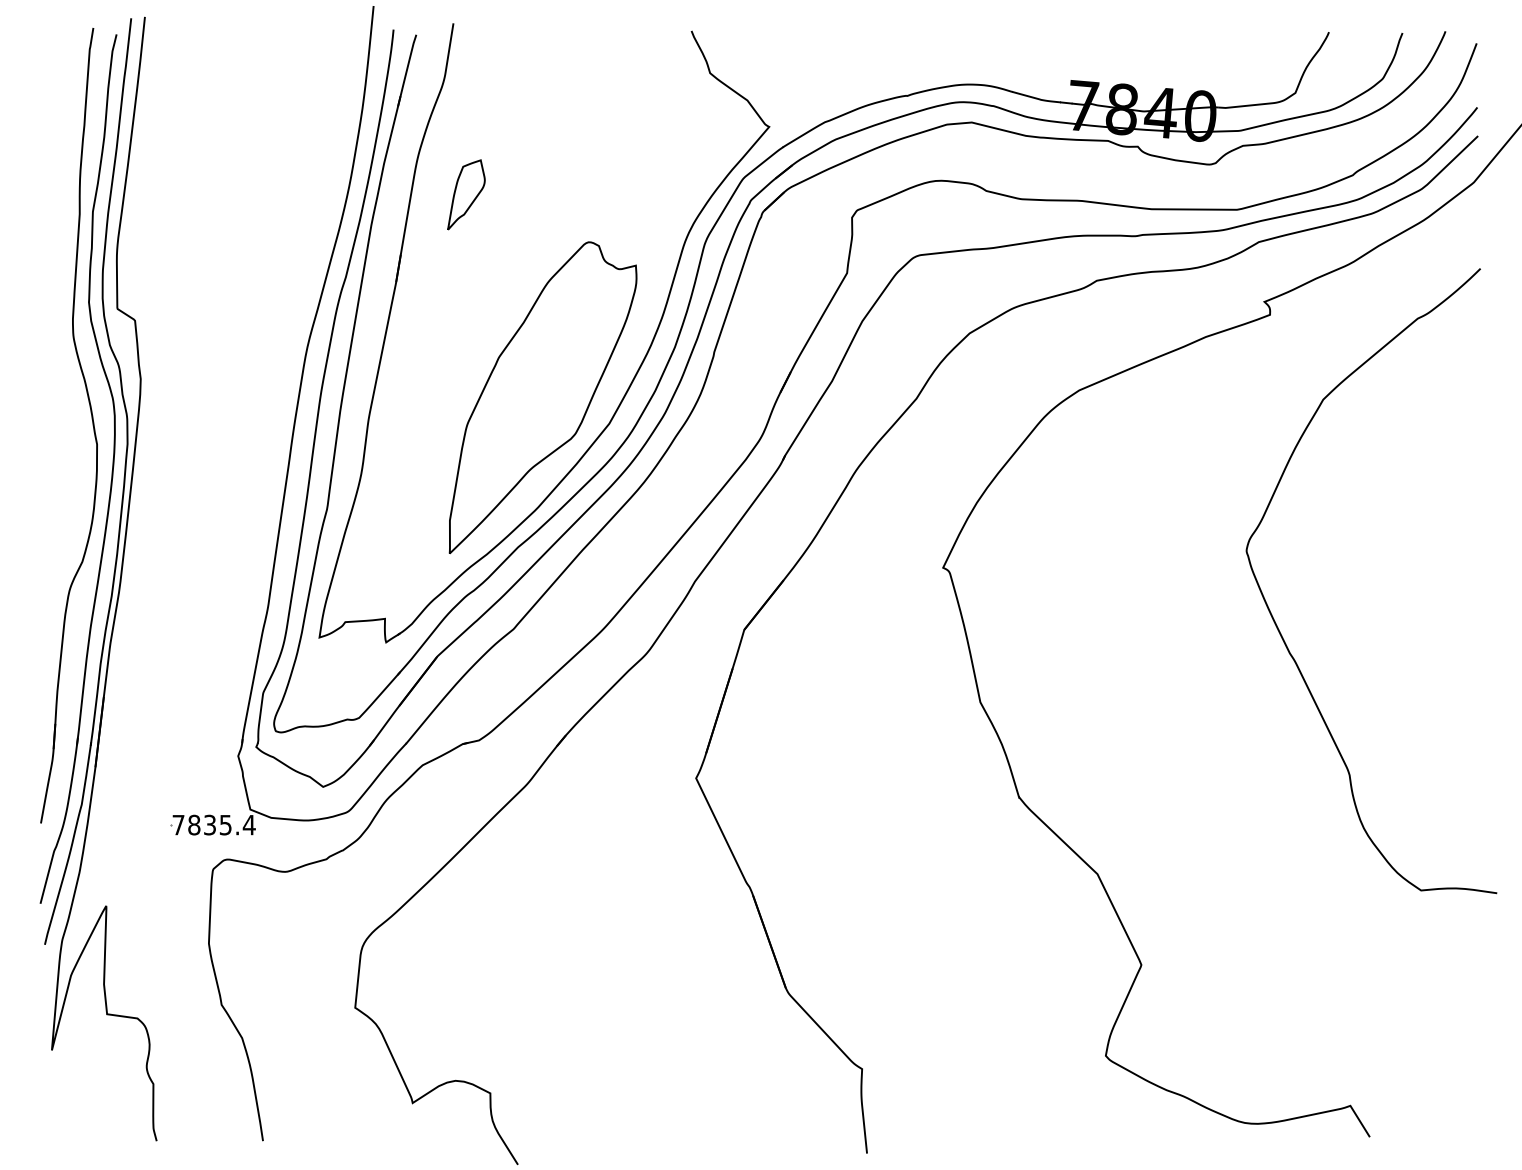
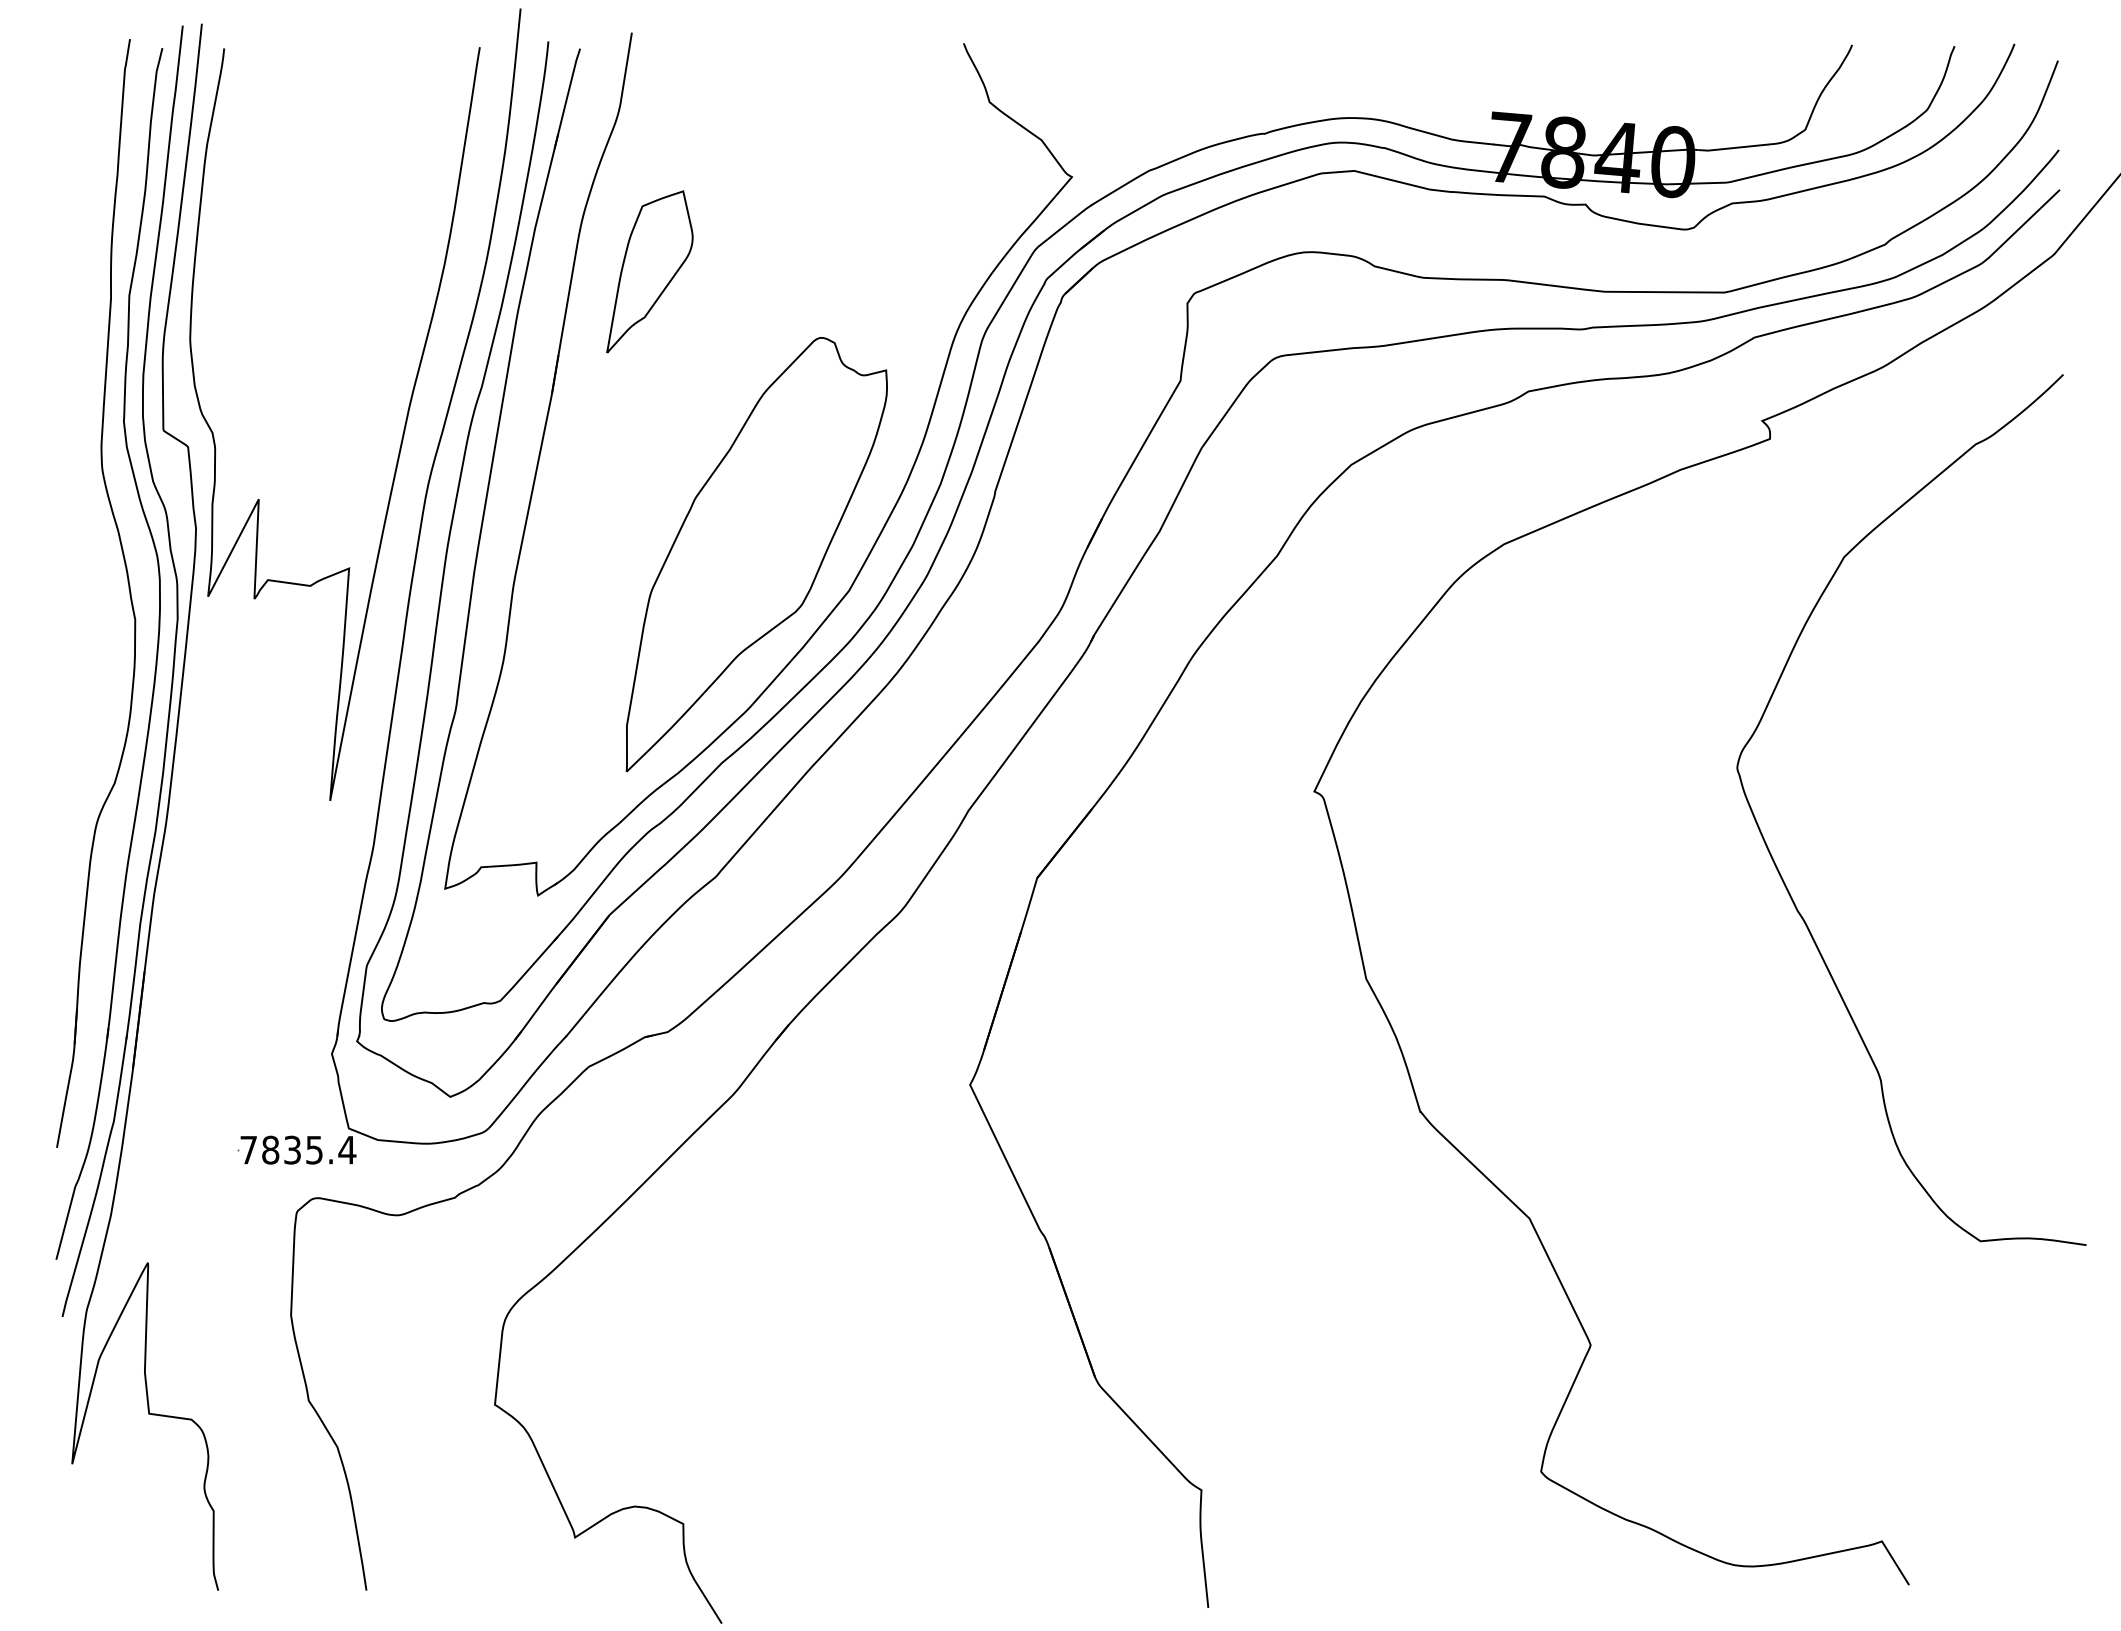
part: (466, 194) -> (649, 271), size x1.67
curve: (288, 314) -> (401, 438), added

